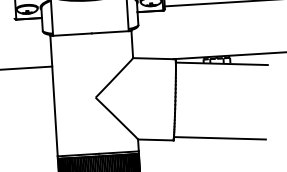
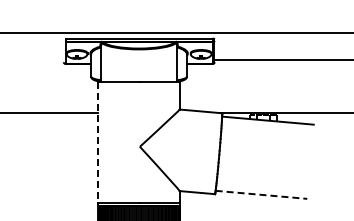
line: (54, 96) -> (98, 143), solid -> dashed
line: (219, 137) -> (261, 194), solid -> dashed

